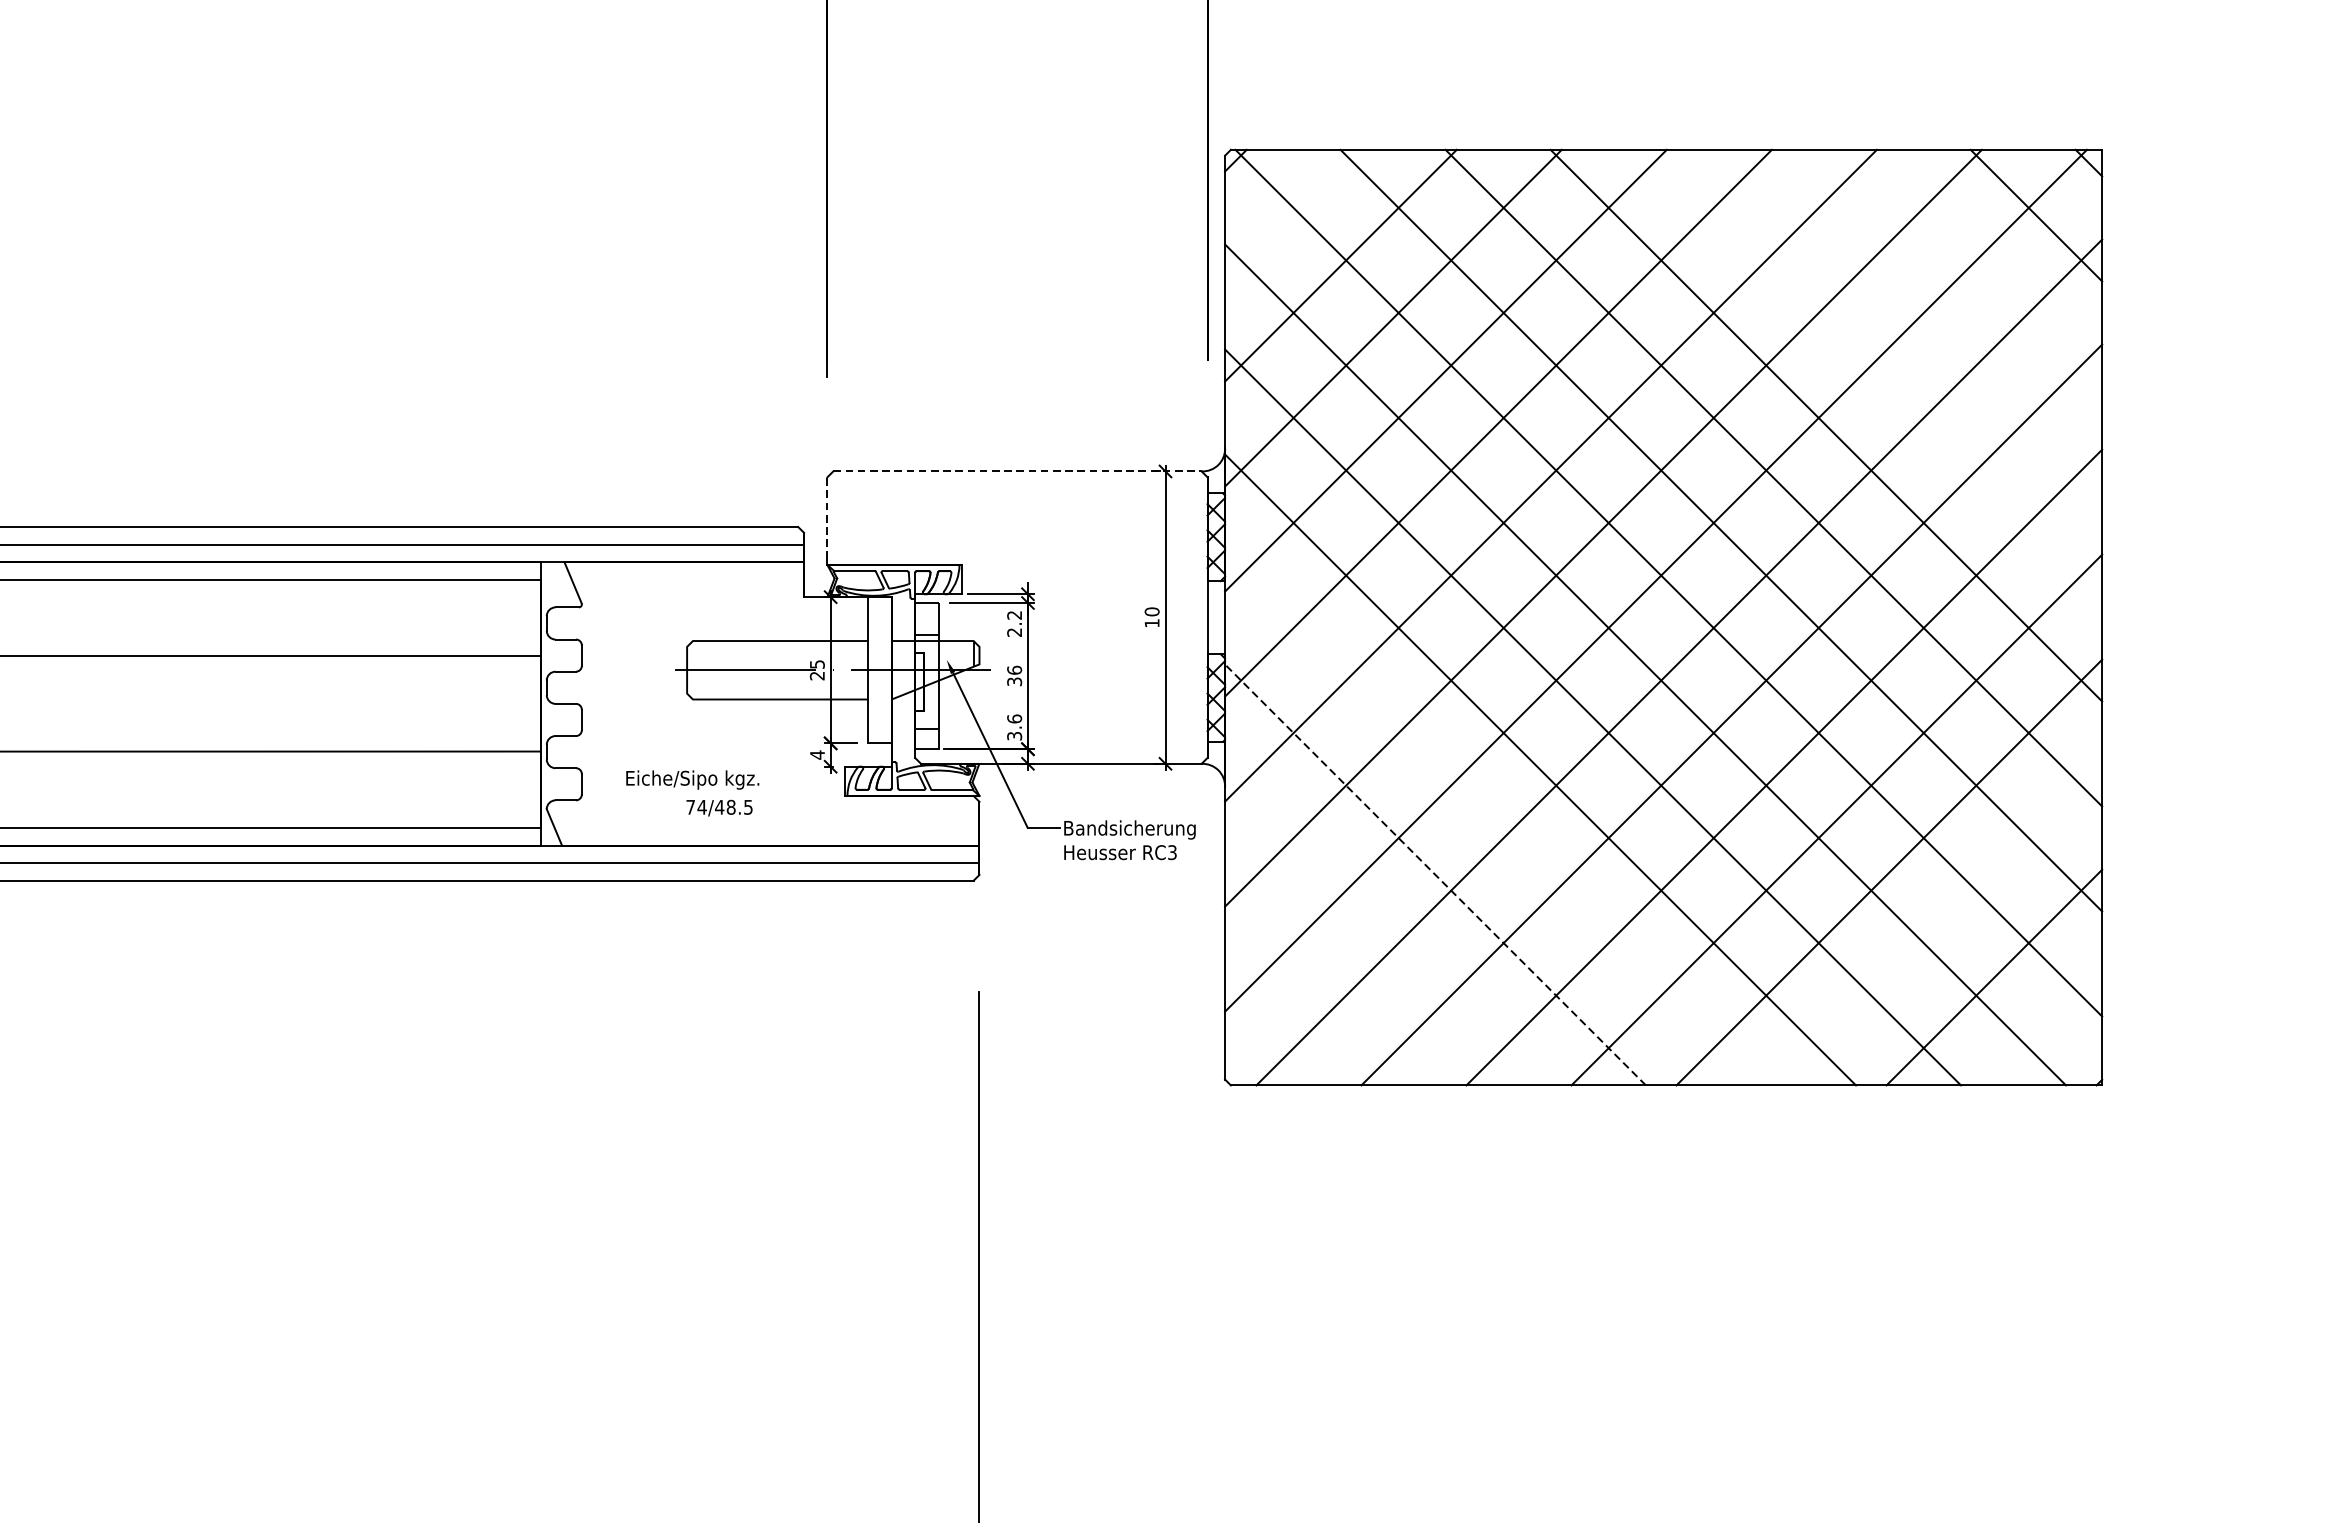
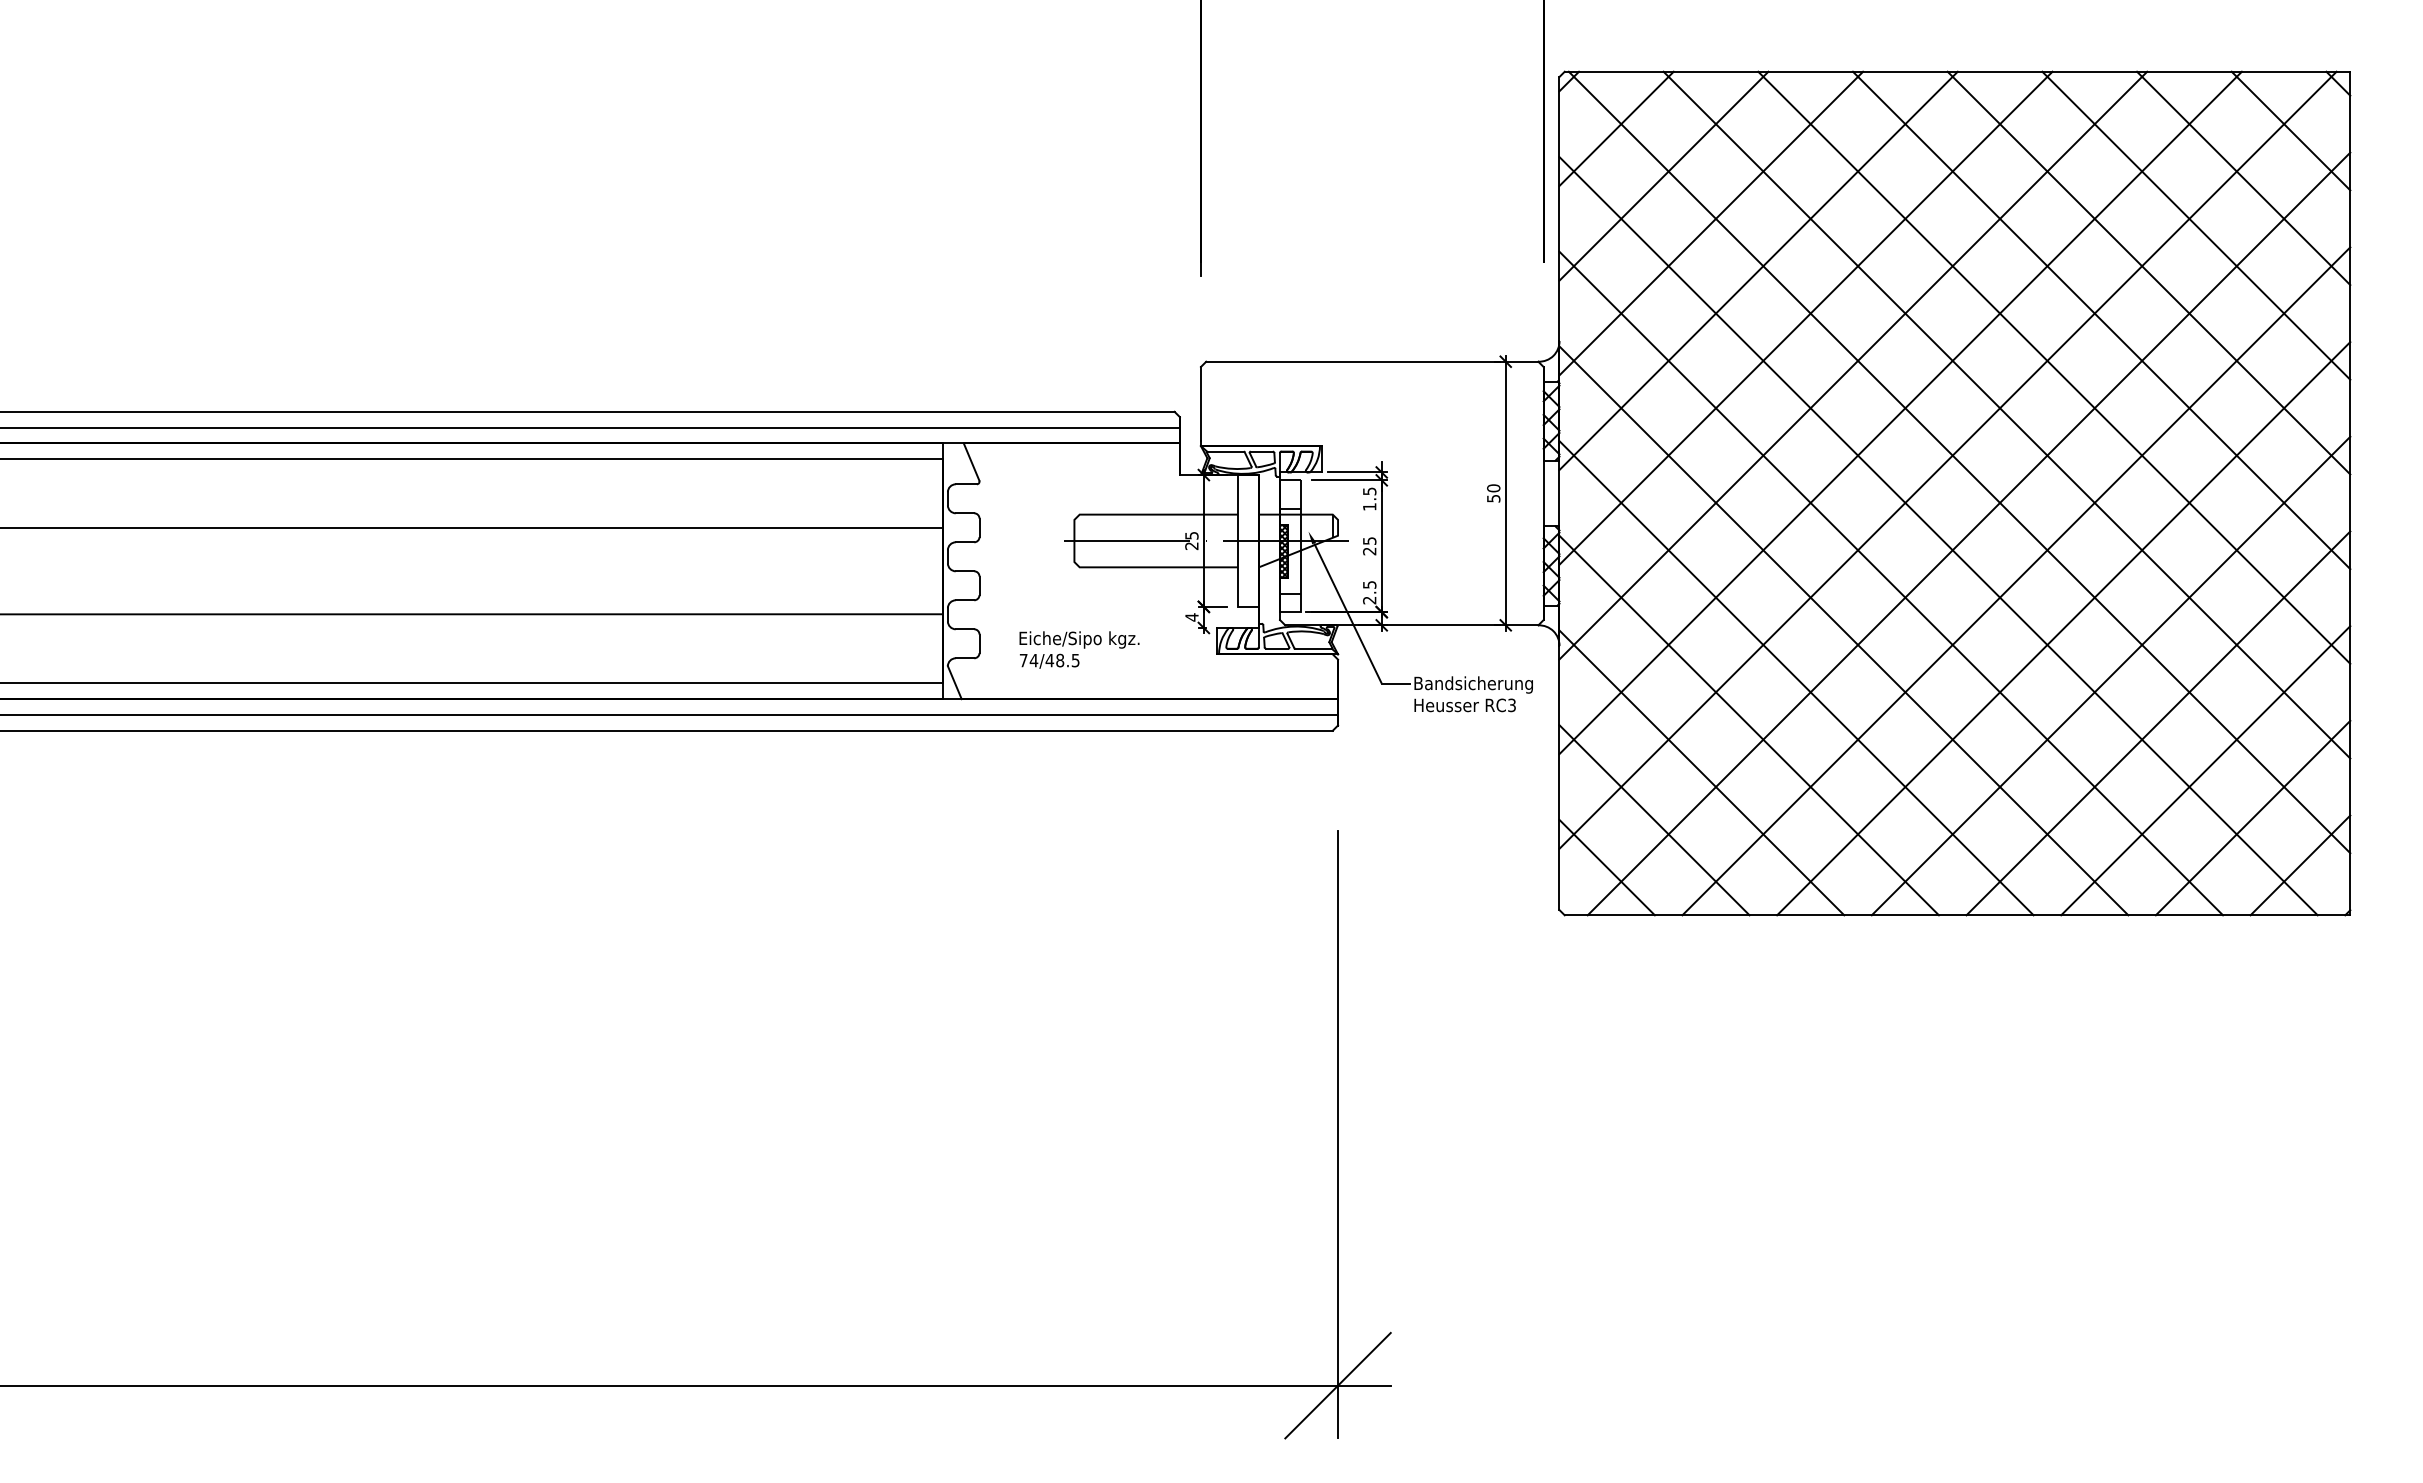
line: (1288, 212) -> (1616, 128), added
line: (1983, 268) -> (2243, 178), added
line: (1931, 320) -> (2196, 225), added
line: (1878, 372) -> (2148, 272), added
line: (1017, 471) -> (1372, 361), dashed -> solid
line: (826, 517) -> (1200, 403), dashed -> solid
text: (1014, 623) -> (1369, 498), 2.2 -> 1.5
text: (1151, 623) -> (1493, 498), 10 -> 50
text: (1014, 676) -> (1369, 546), 36 -> 25
hatch: (918, 681) -> (1283, 551), added
text: (1014, 727) -> (1369, 592), 3.6 -> 2.5
text: (719, 807) -> (1049, 660), moved
line: (1487, 822) -> (1796, 678), added
line: (1434, 874) -> (1748, 725), dashed -> solid
line: (1941, 924) -> (2205, 770), added
line: (1382, 927) -> (1701, 772), added
line: (1330, 980) -> (1654, 820), added
line: (2046, 1030) -> (2300, 865), added
line: (1277, 1032) -> (1606, 867), added

